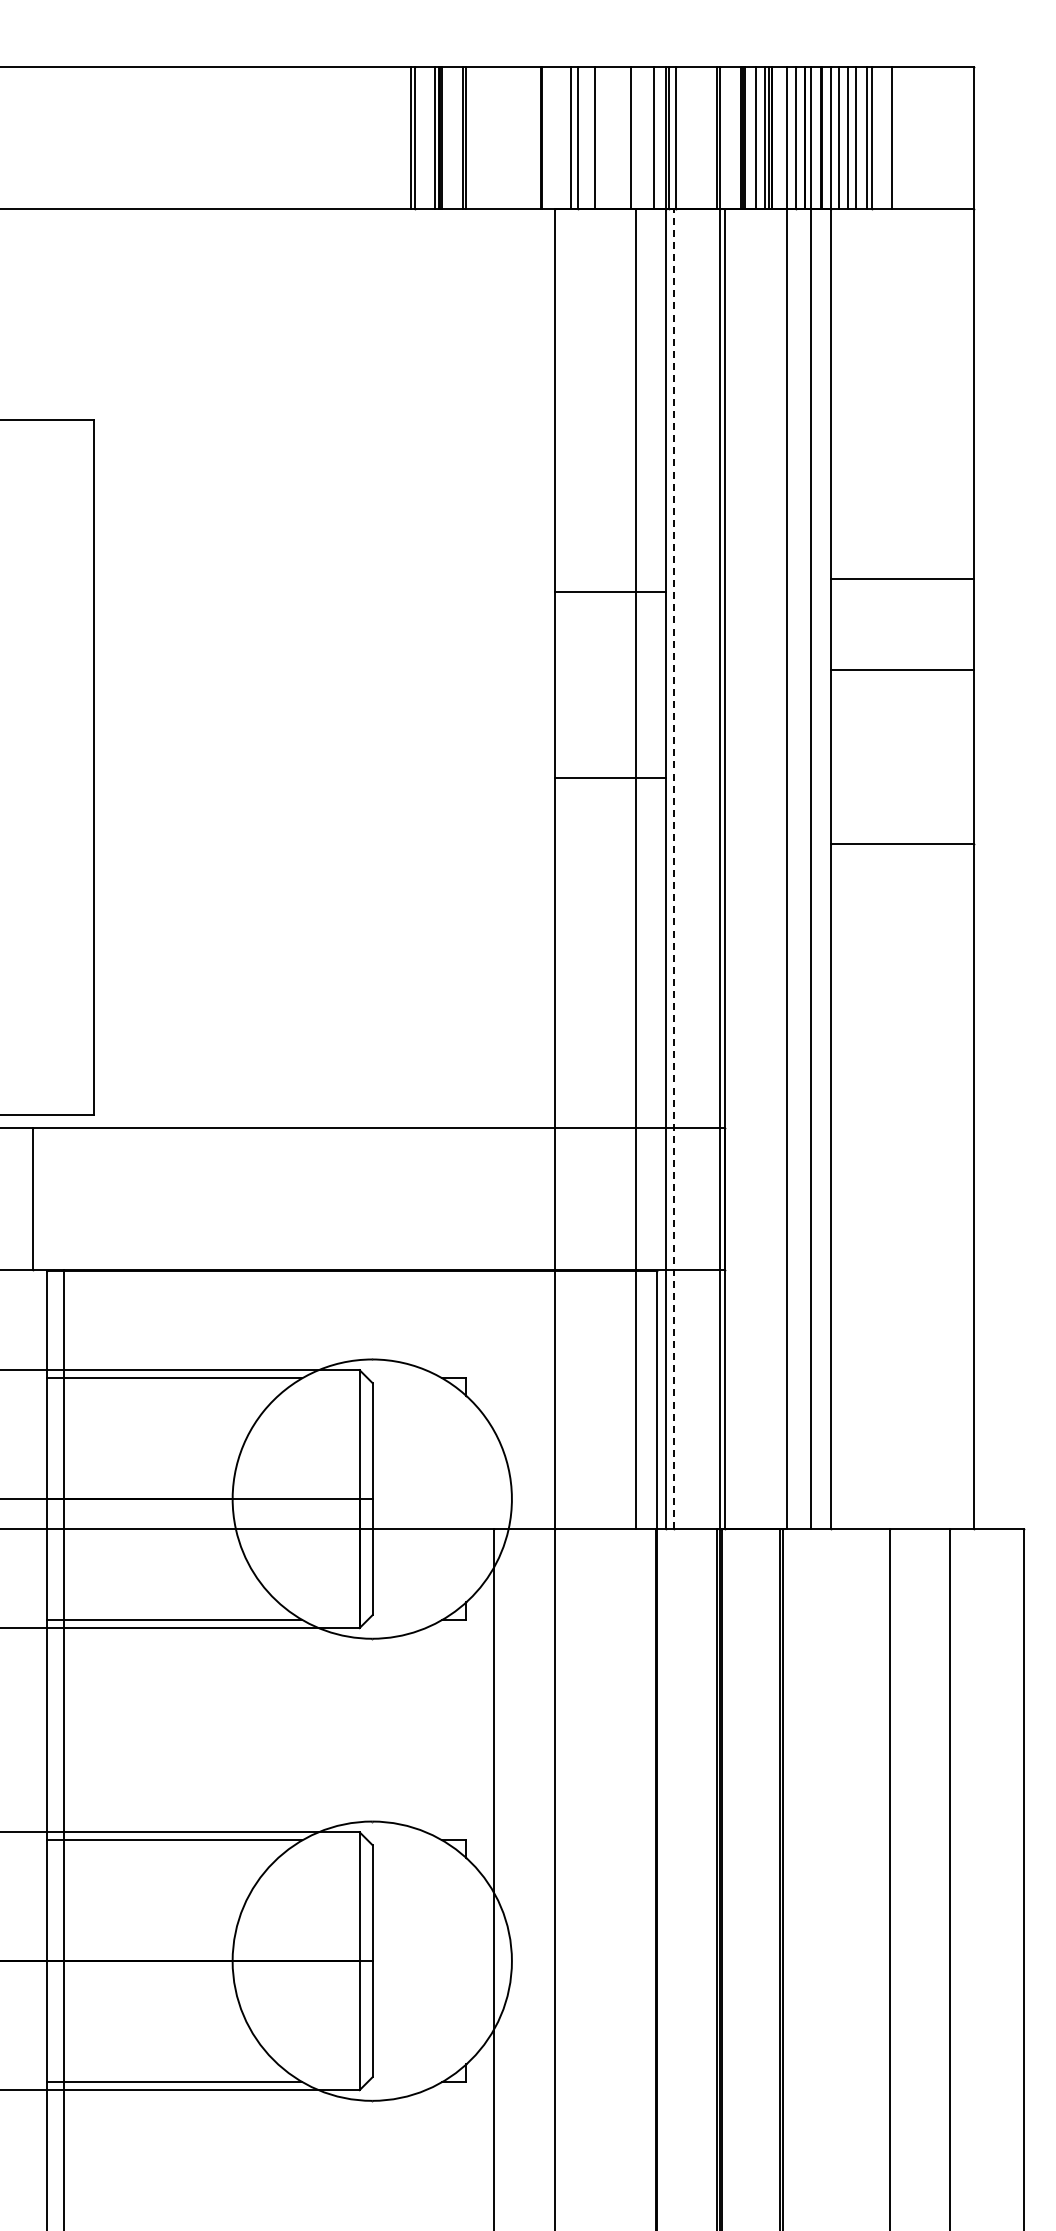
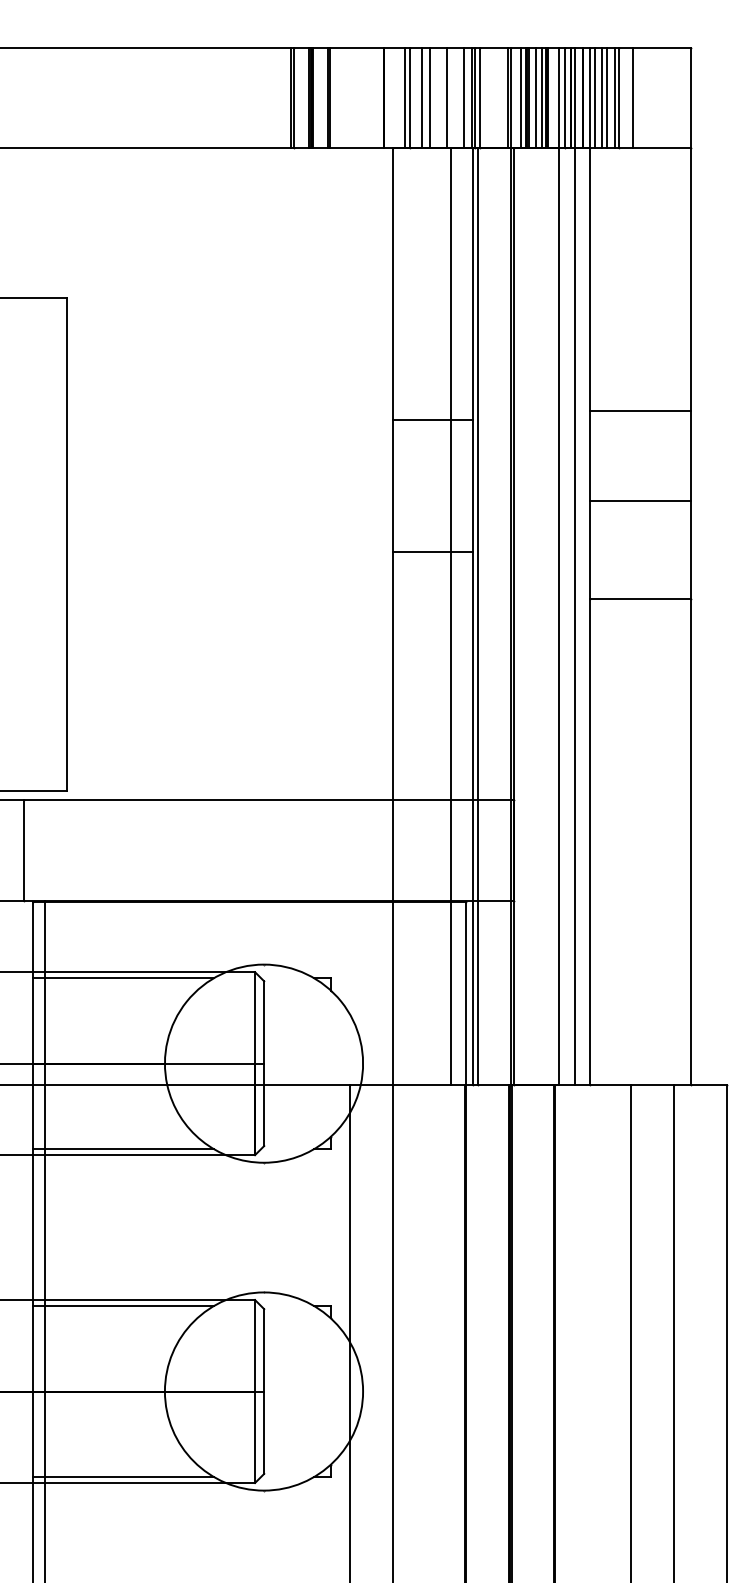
line: (605, 137) -> (429, 97), added
line: (734, 137) -> (521, 97), added
line: (902, 669) -> (640, 501), moved
line: (674, 868) -> (478, 616), dashed -> solid

